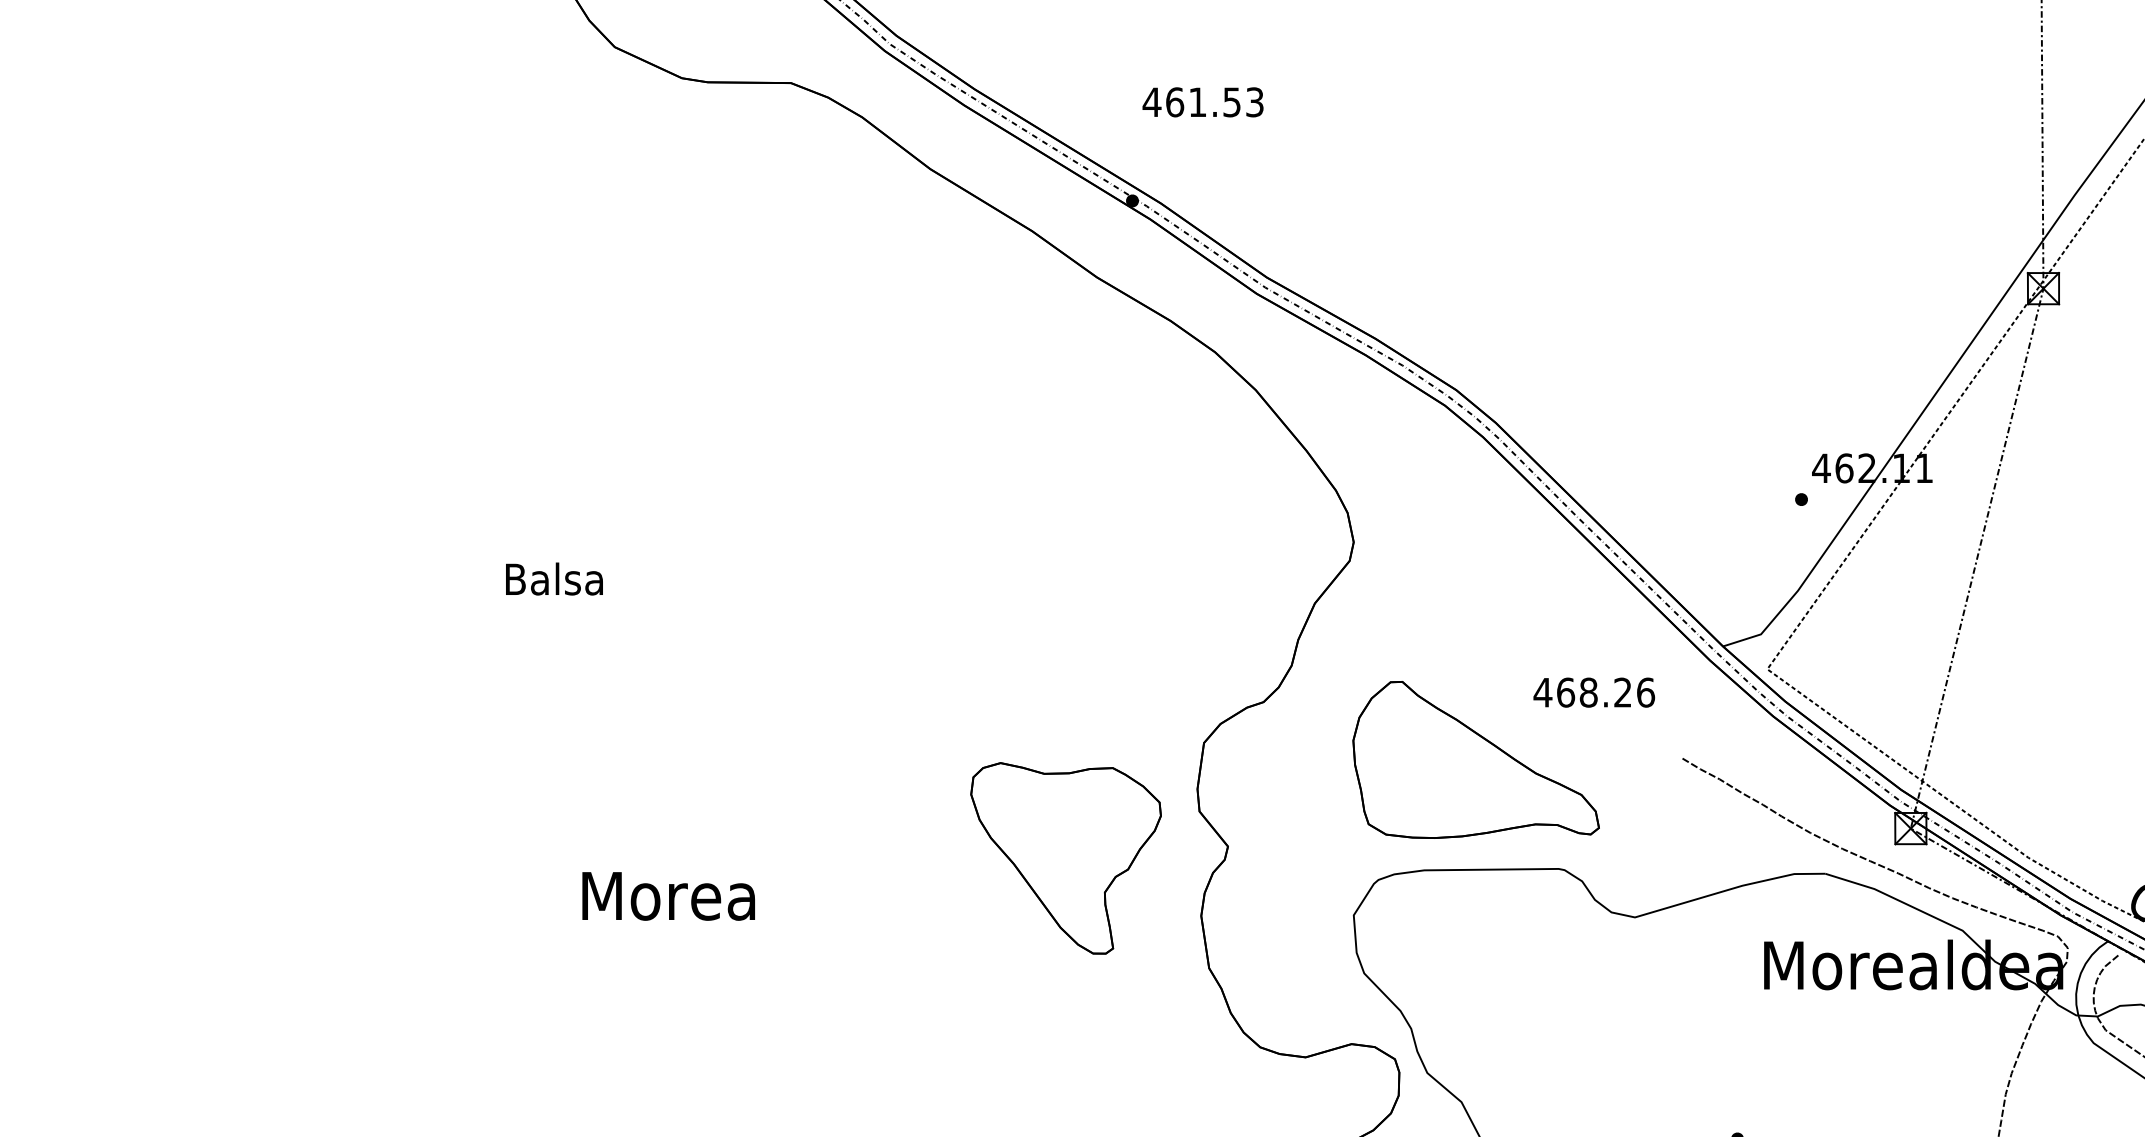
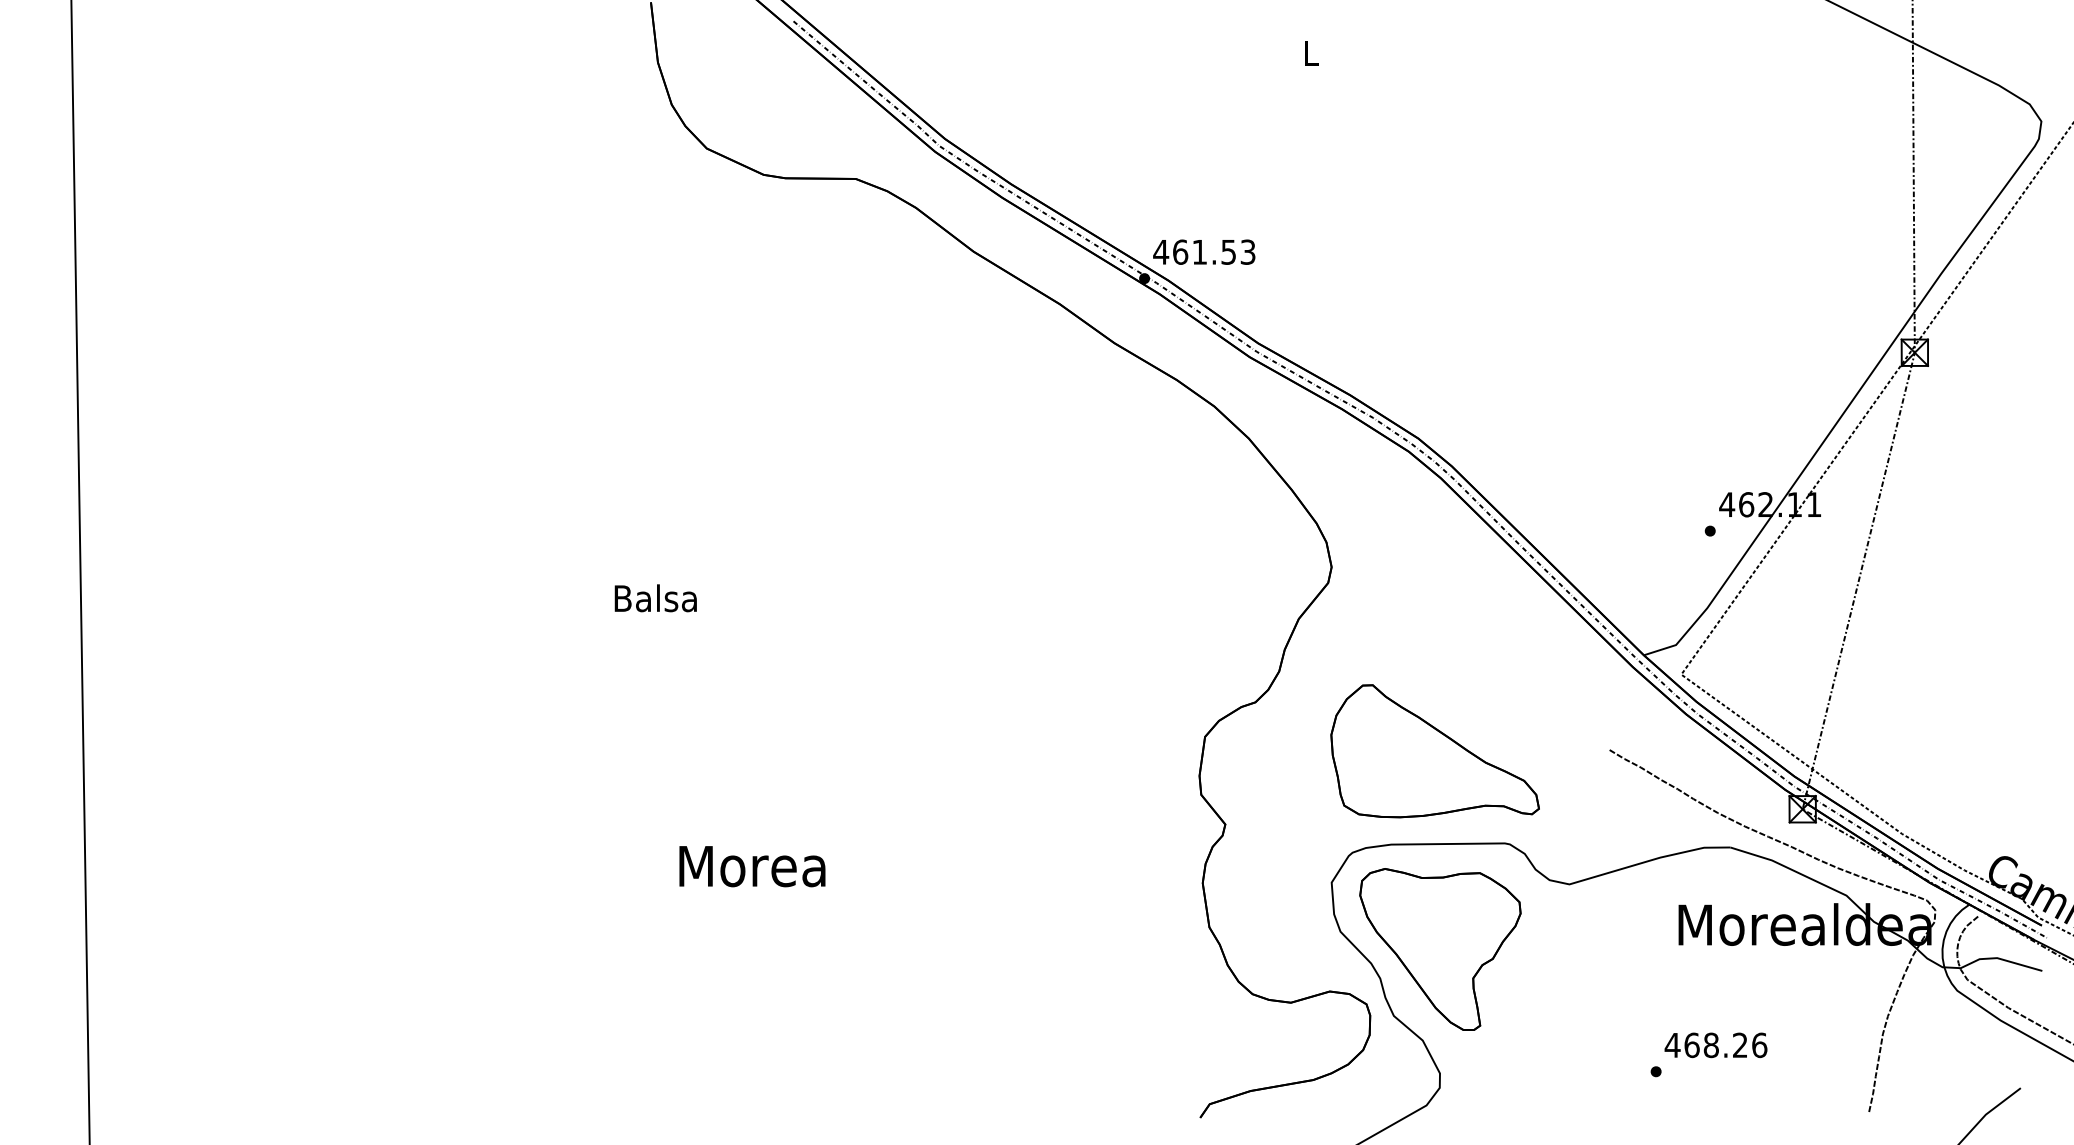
text: (1203, 101) -> (1204, 251), moved
text: (1593, 692) -> (1715, 1045), moved
part: (1066, 858) -> (1440, 949), moved

